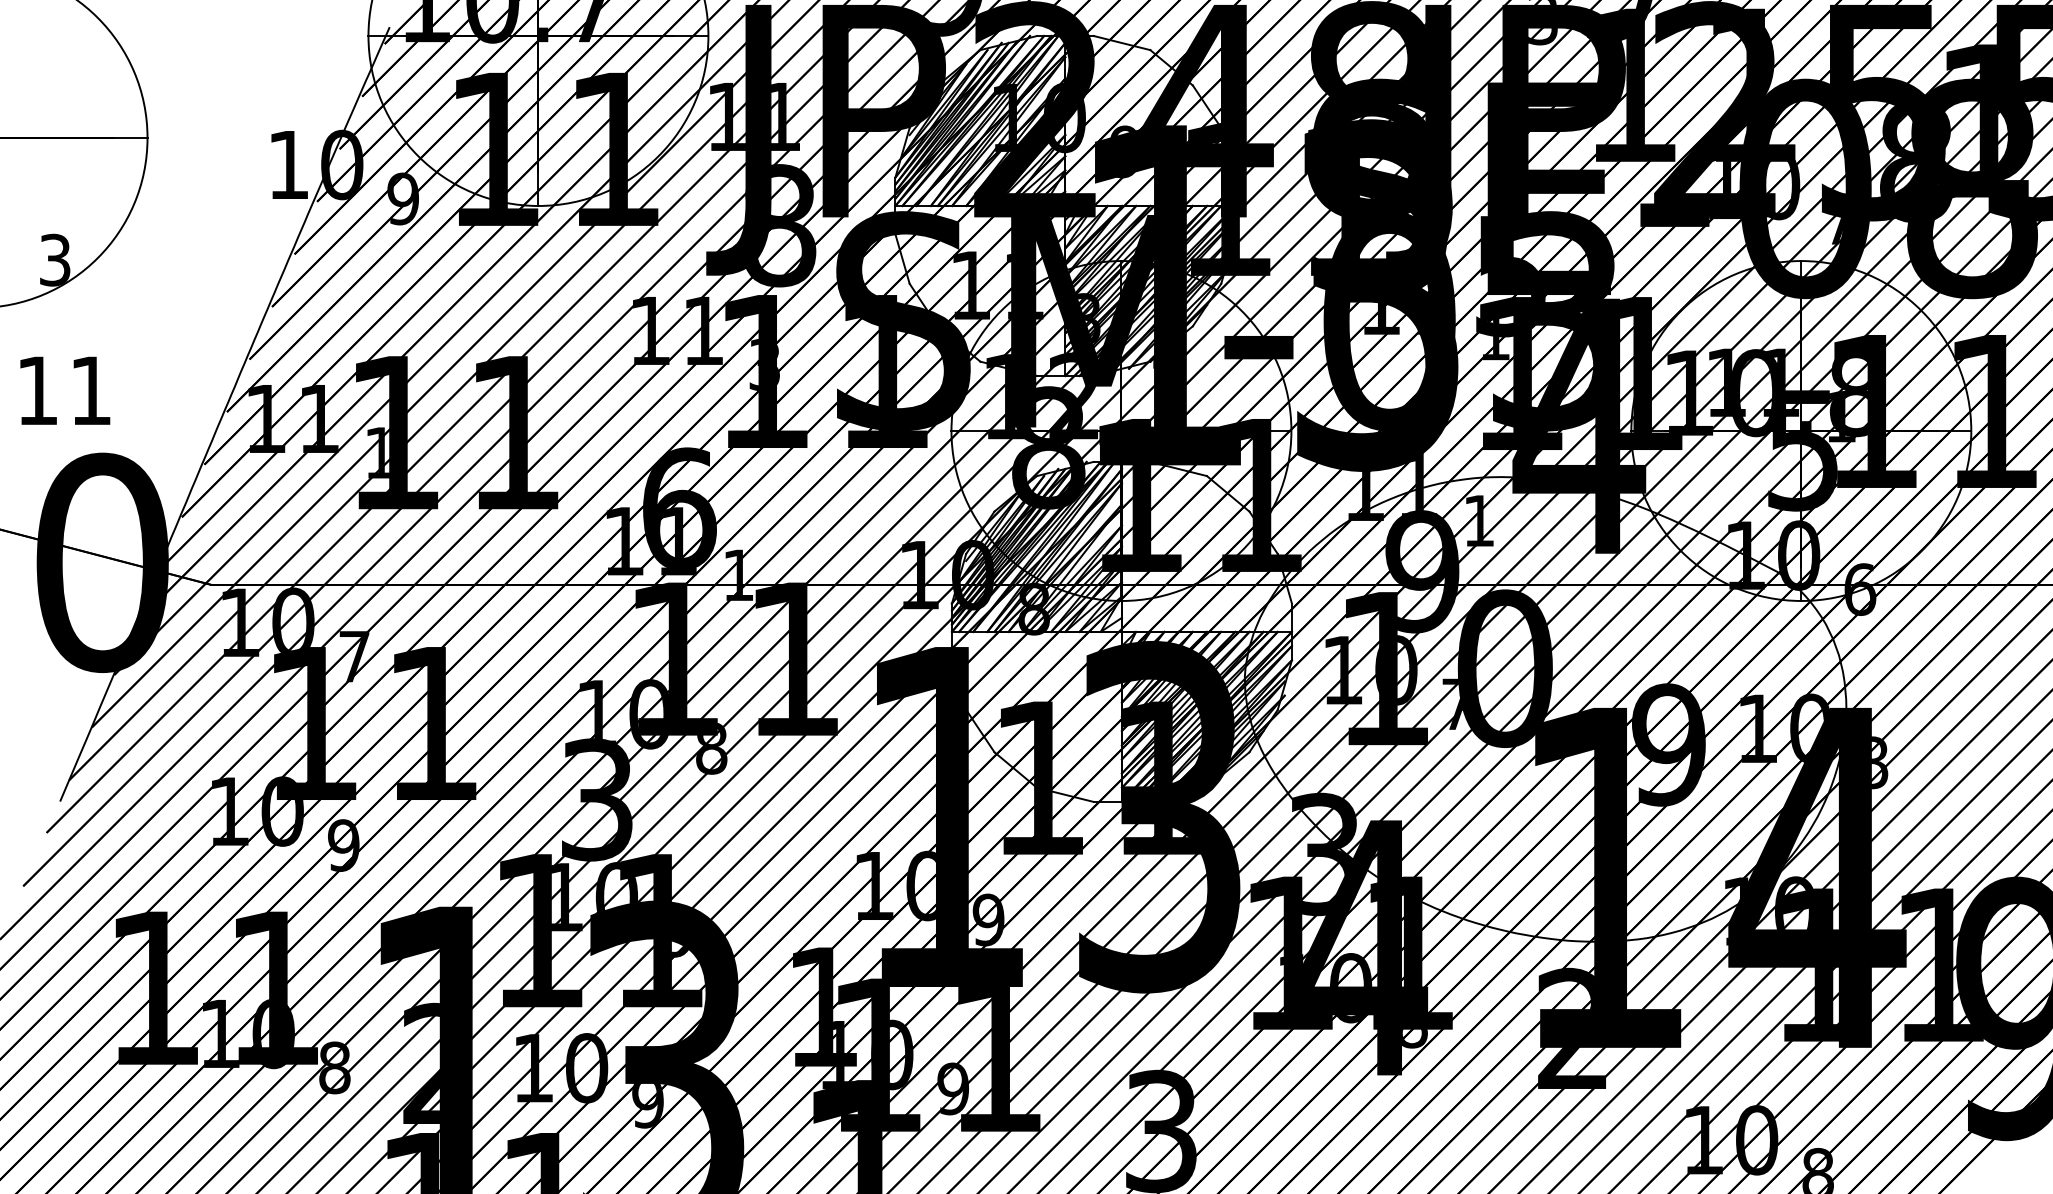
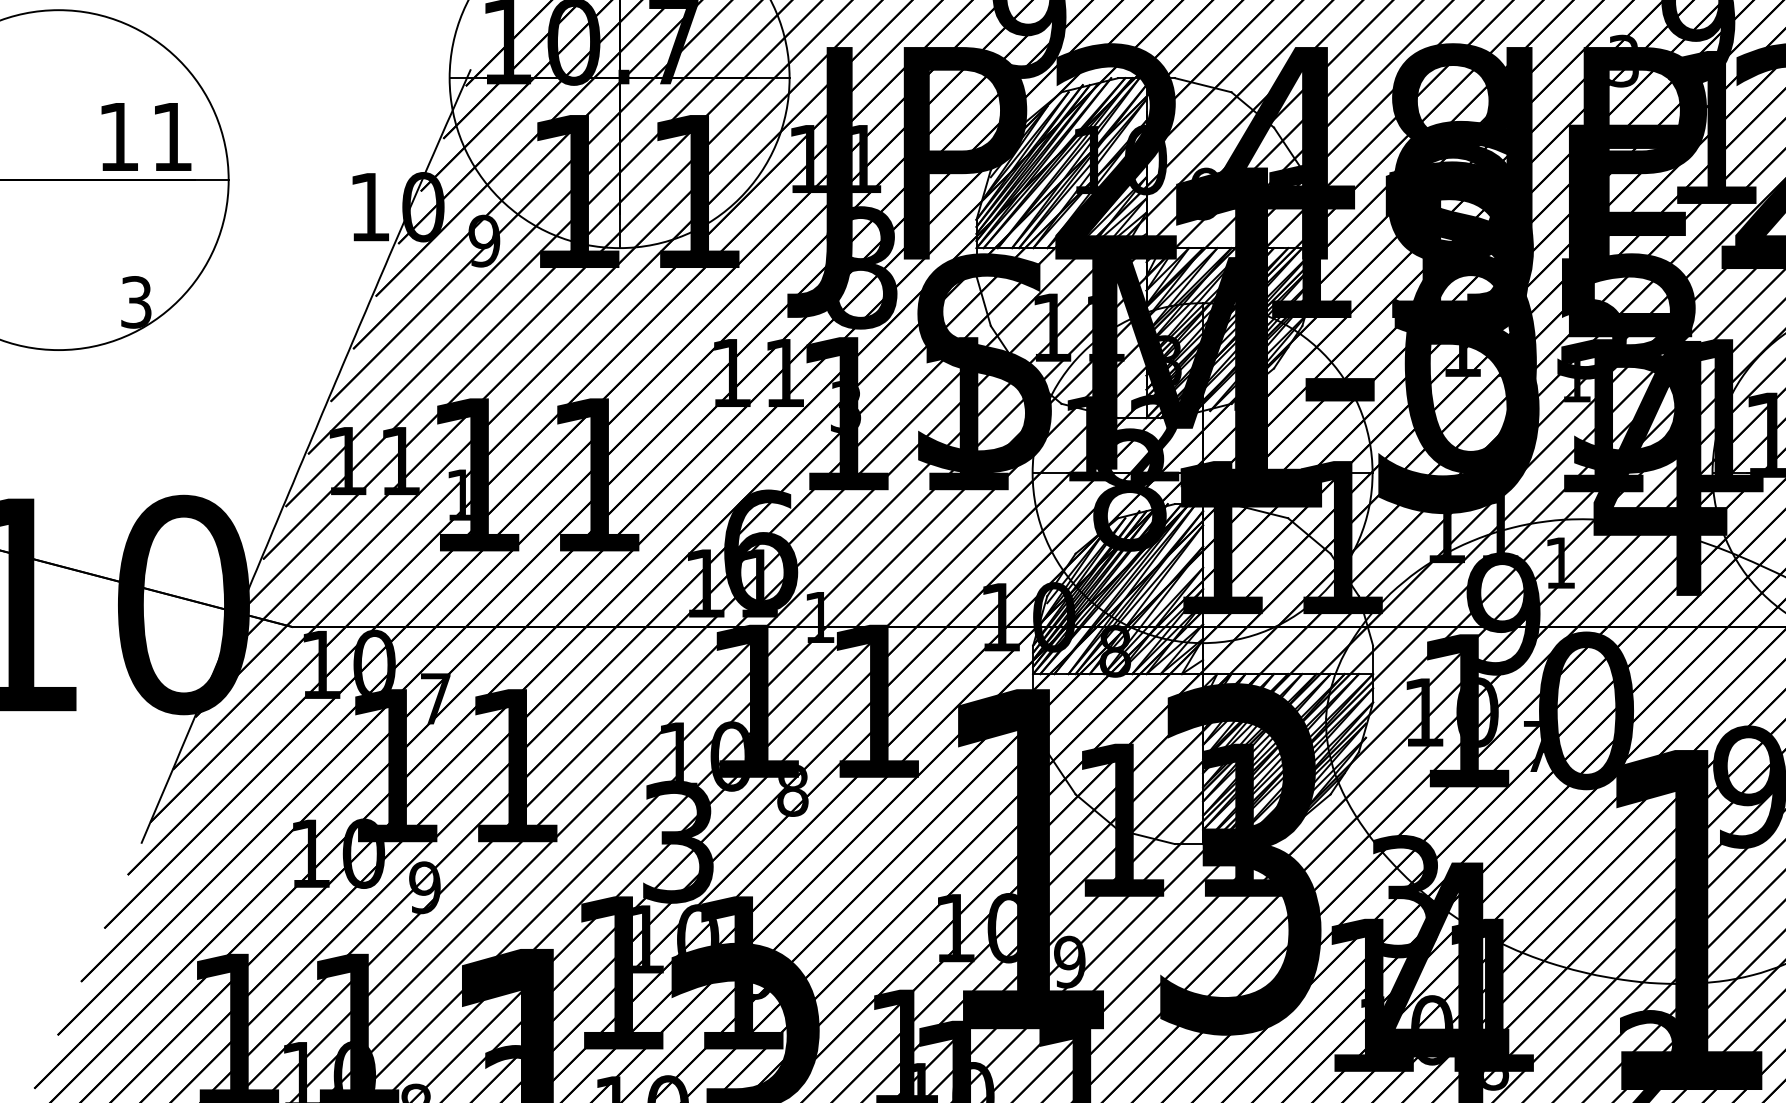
text: (65, 390) -> (146, 136), moved

